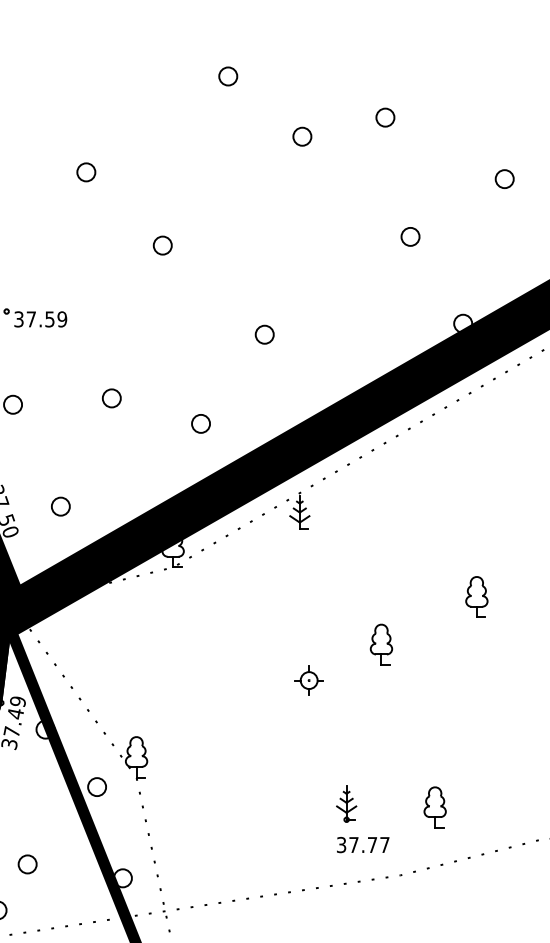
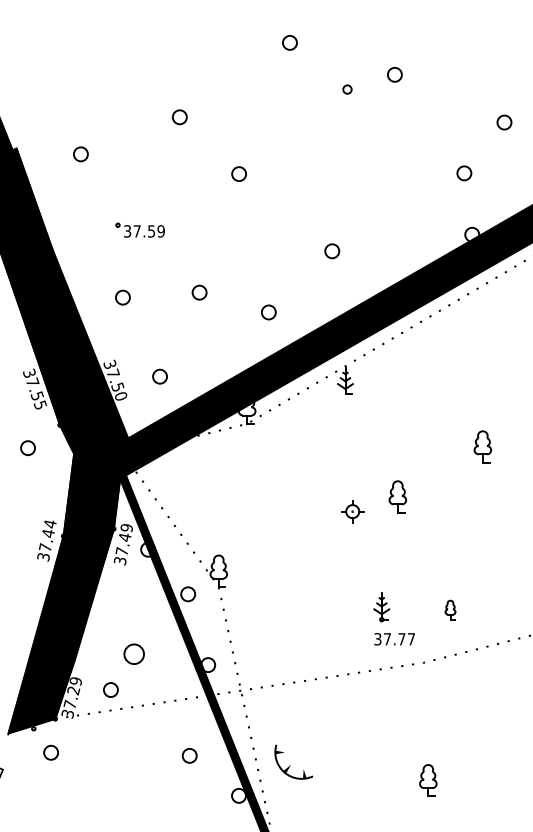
part: (384, 117) -> (394, 74), moved
part: (302, 136) -> (347, 89), size x0.6
part: (410, 237) -> (464, 173), moved
part: (265, 335) -> (332, 251), moved
part: (381, 644) -> (397, 496), moved
part: (435, 806) -> (450, 609), size x0.6
part: (27, 864) -> (134, 654), size x1.4

